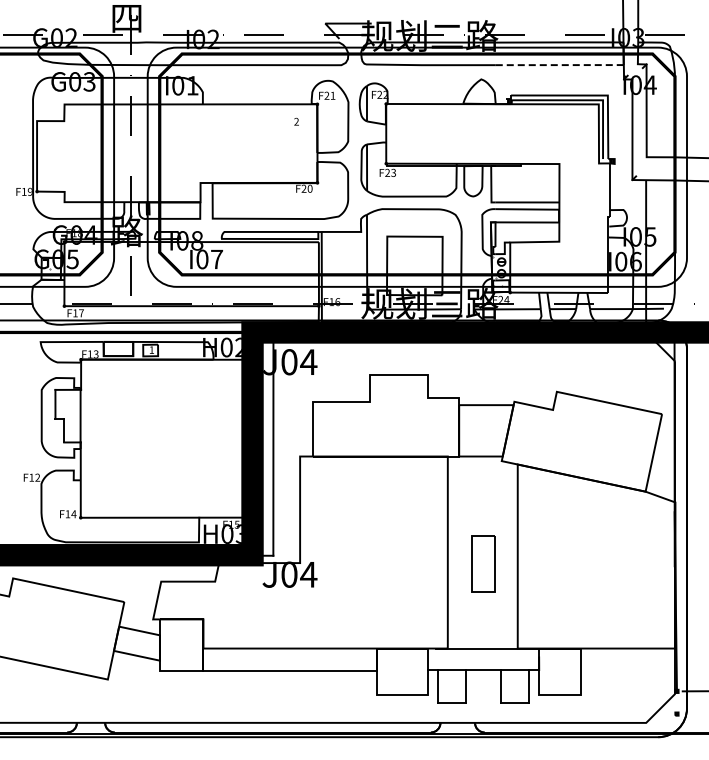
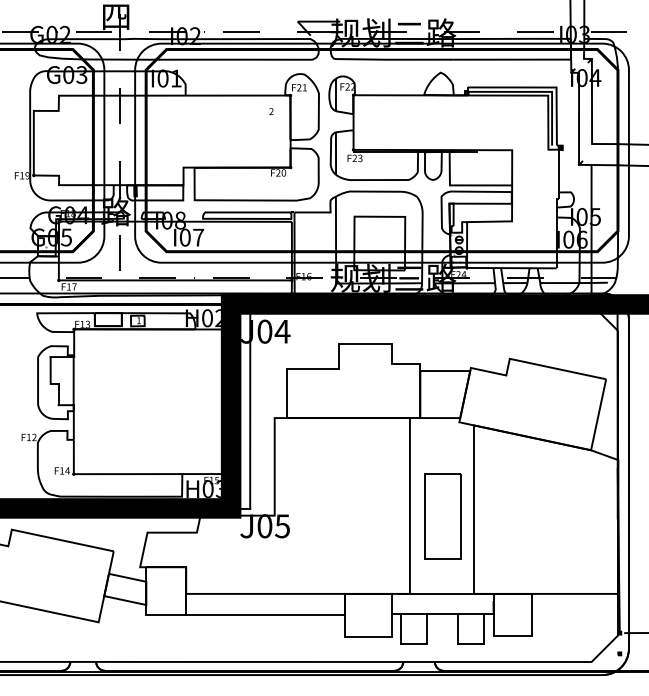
line: (559, 65) -> (512, 60), dashed -> solid
part: (483, 564) -> (442, 516), size x1.67
text: (308, 574) -> (282, 526), J04 -> J05

